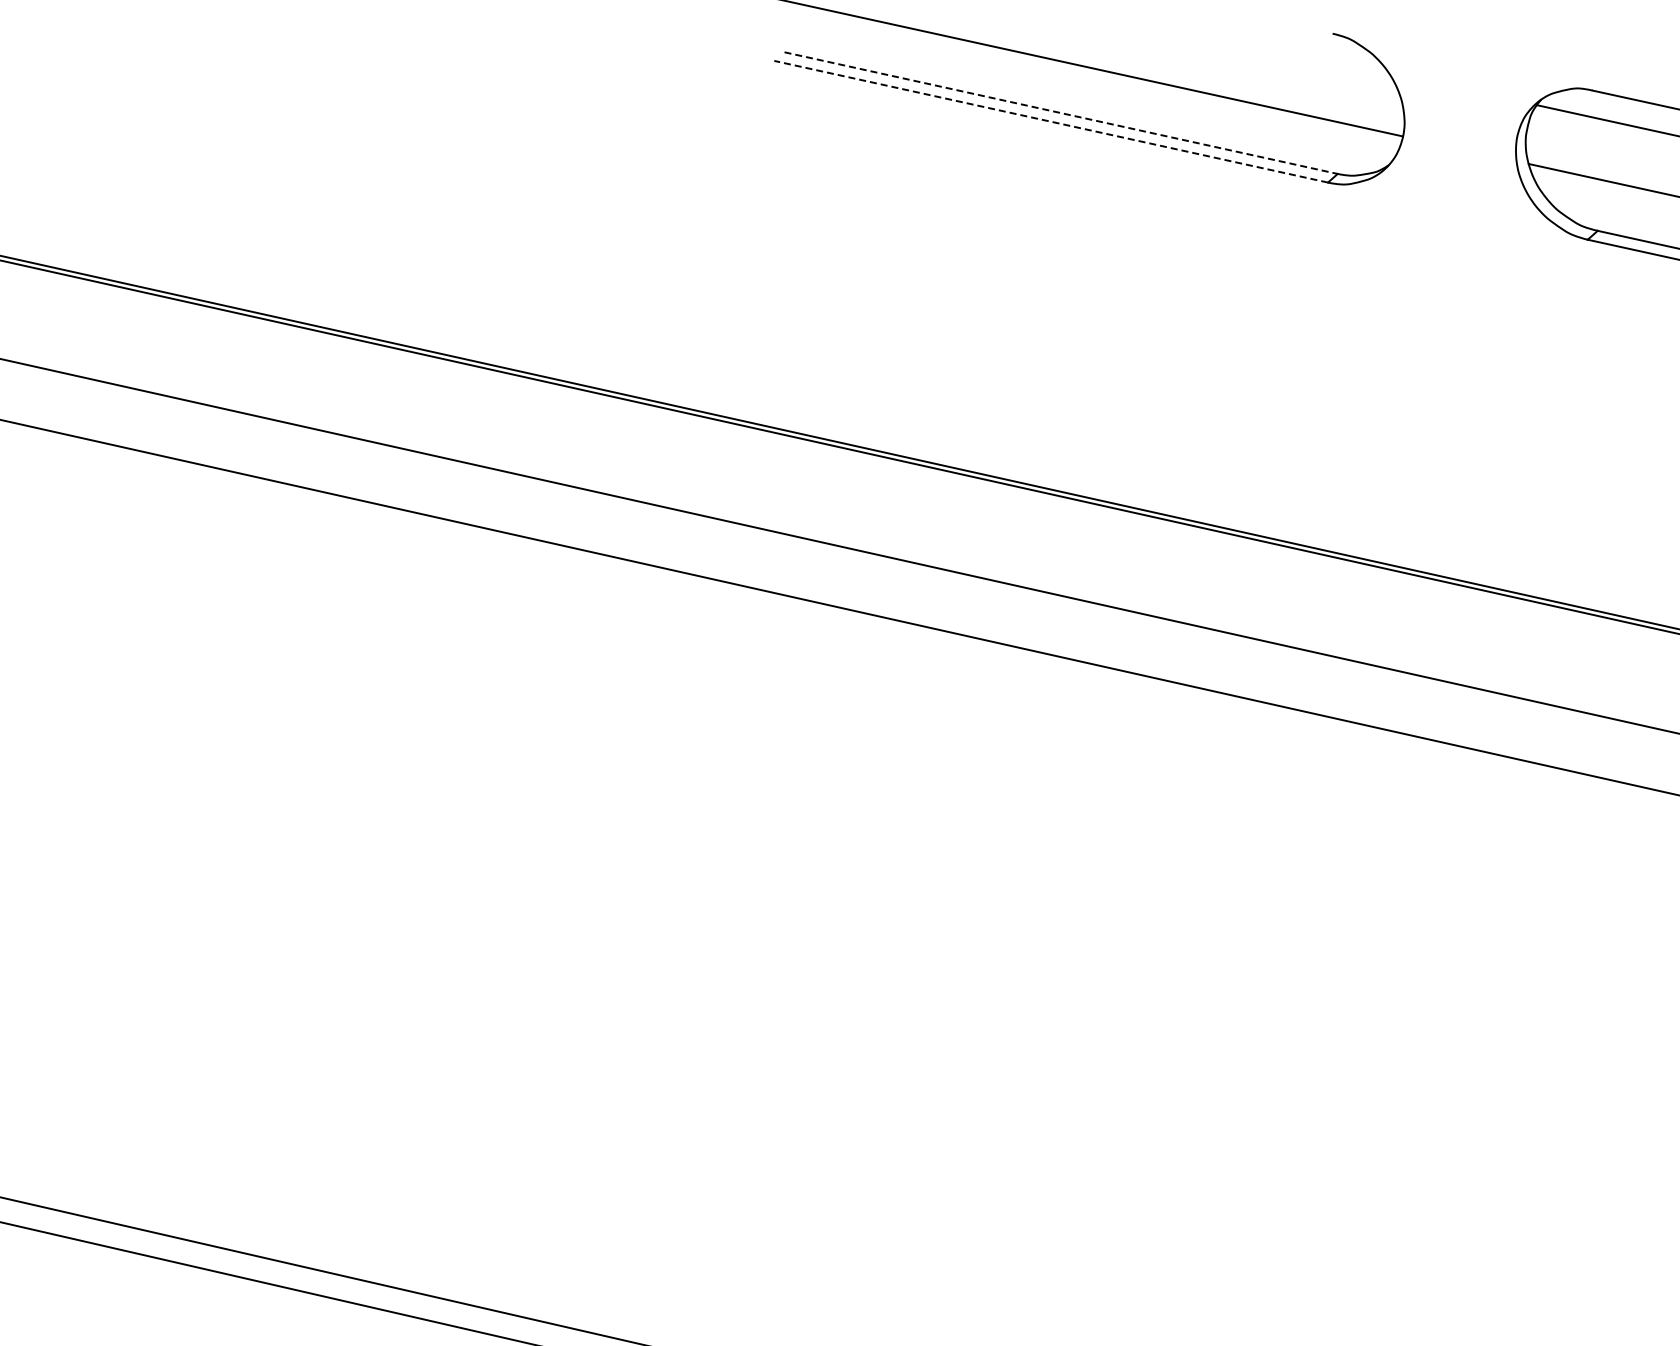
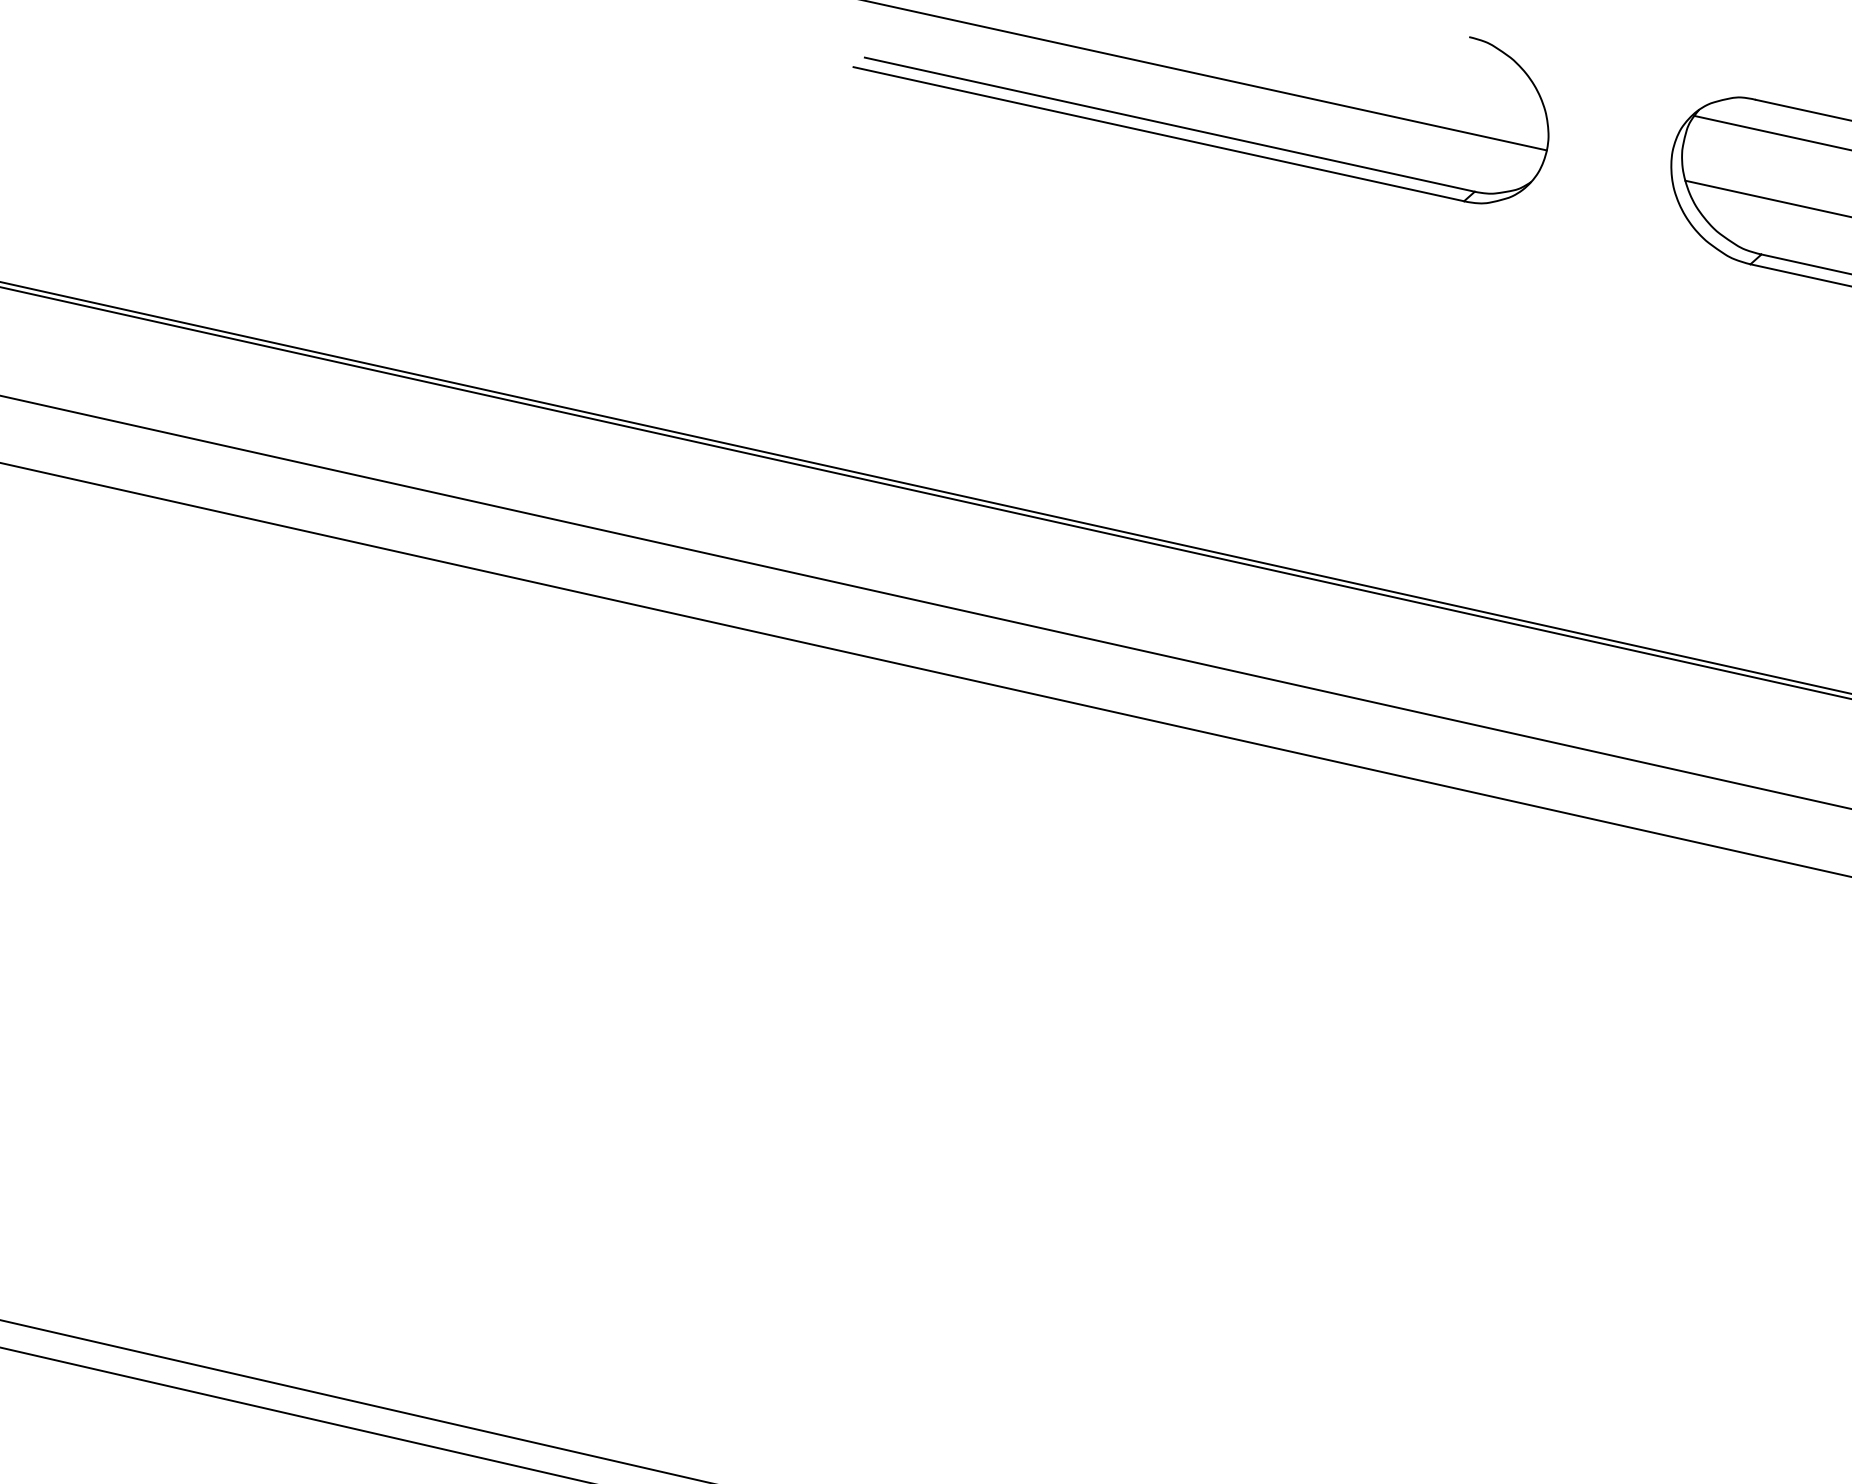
line: (1061, 113) -> (1170, 125), dashed -> solid
line: (1050, 121) -> (1158, 133), dashed -> solid

